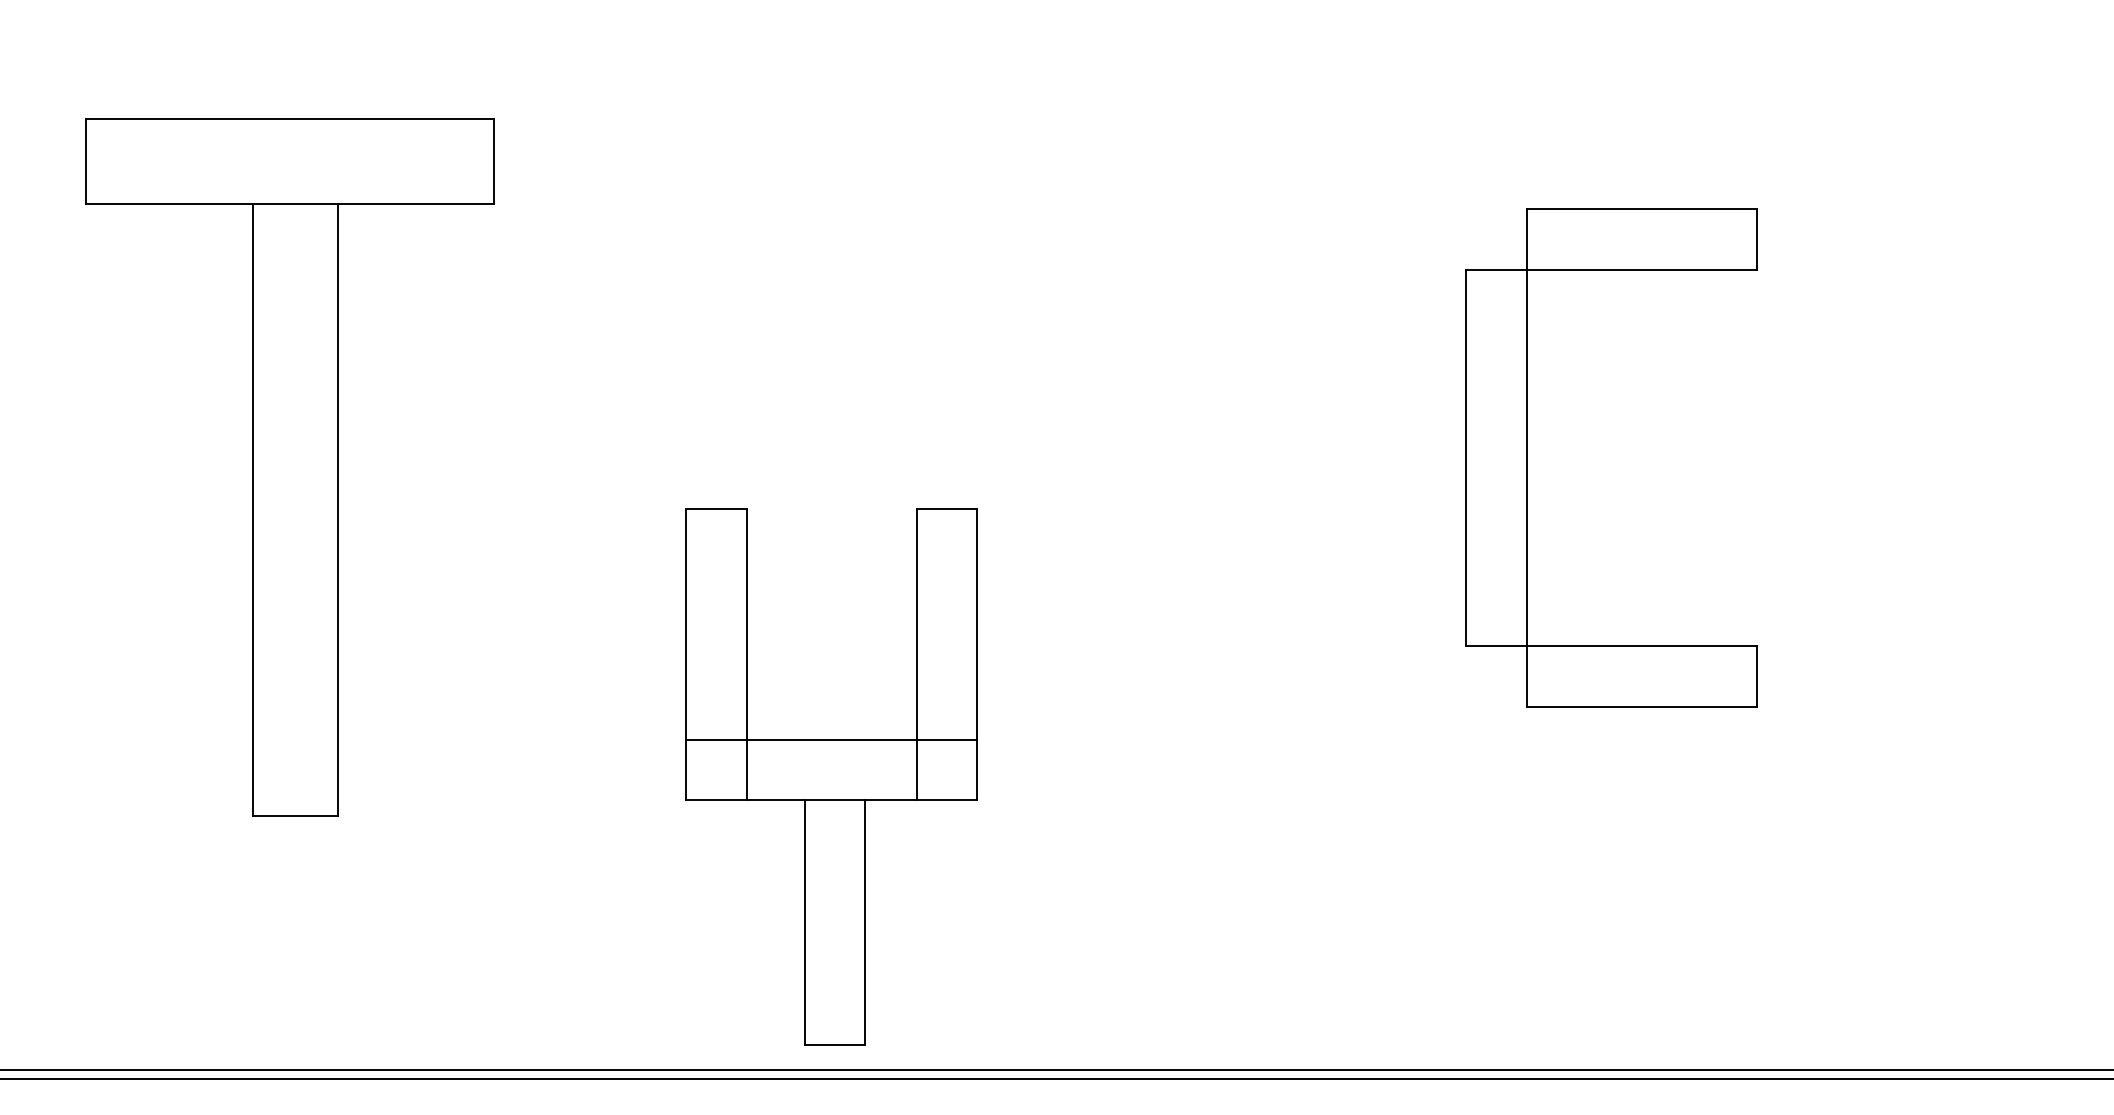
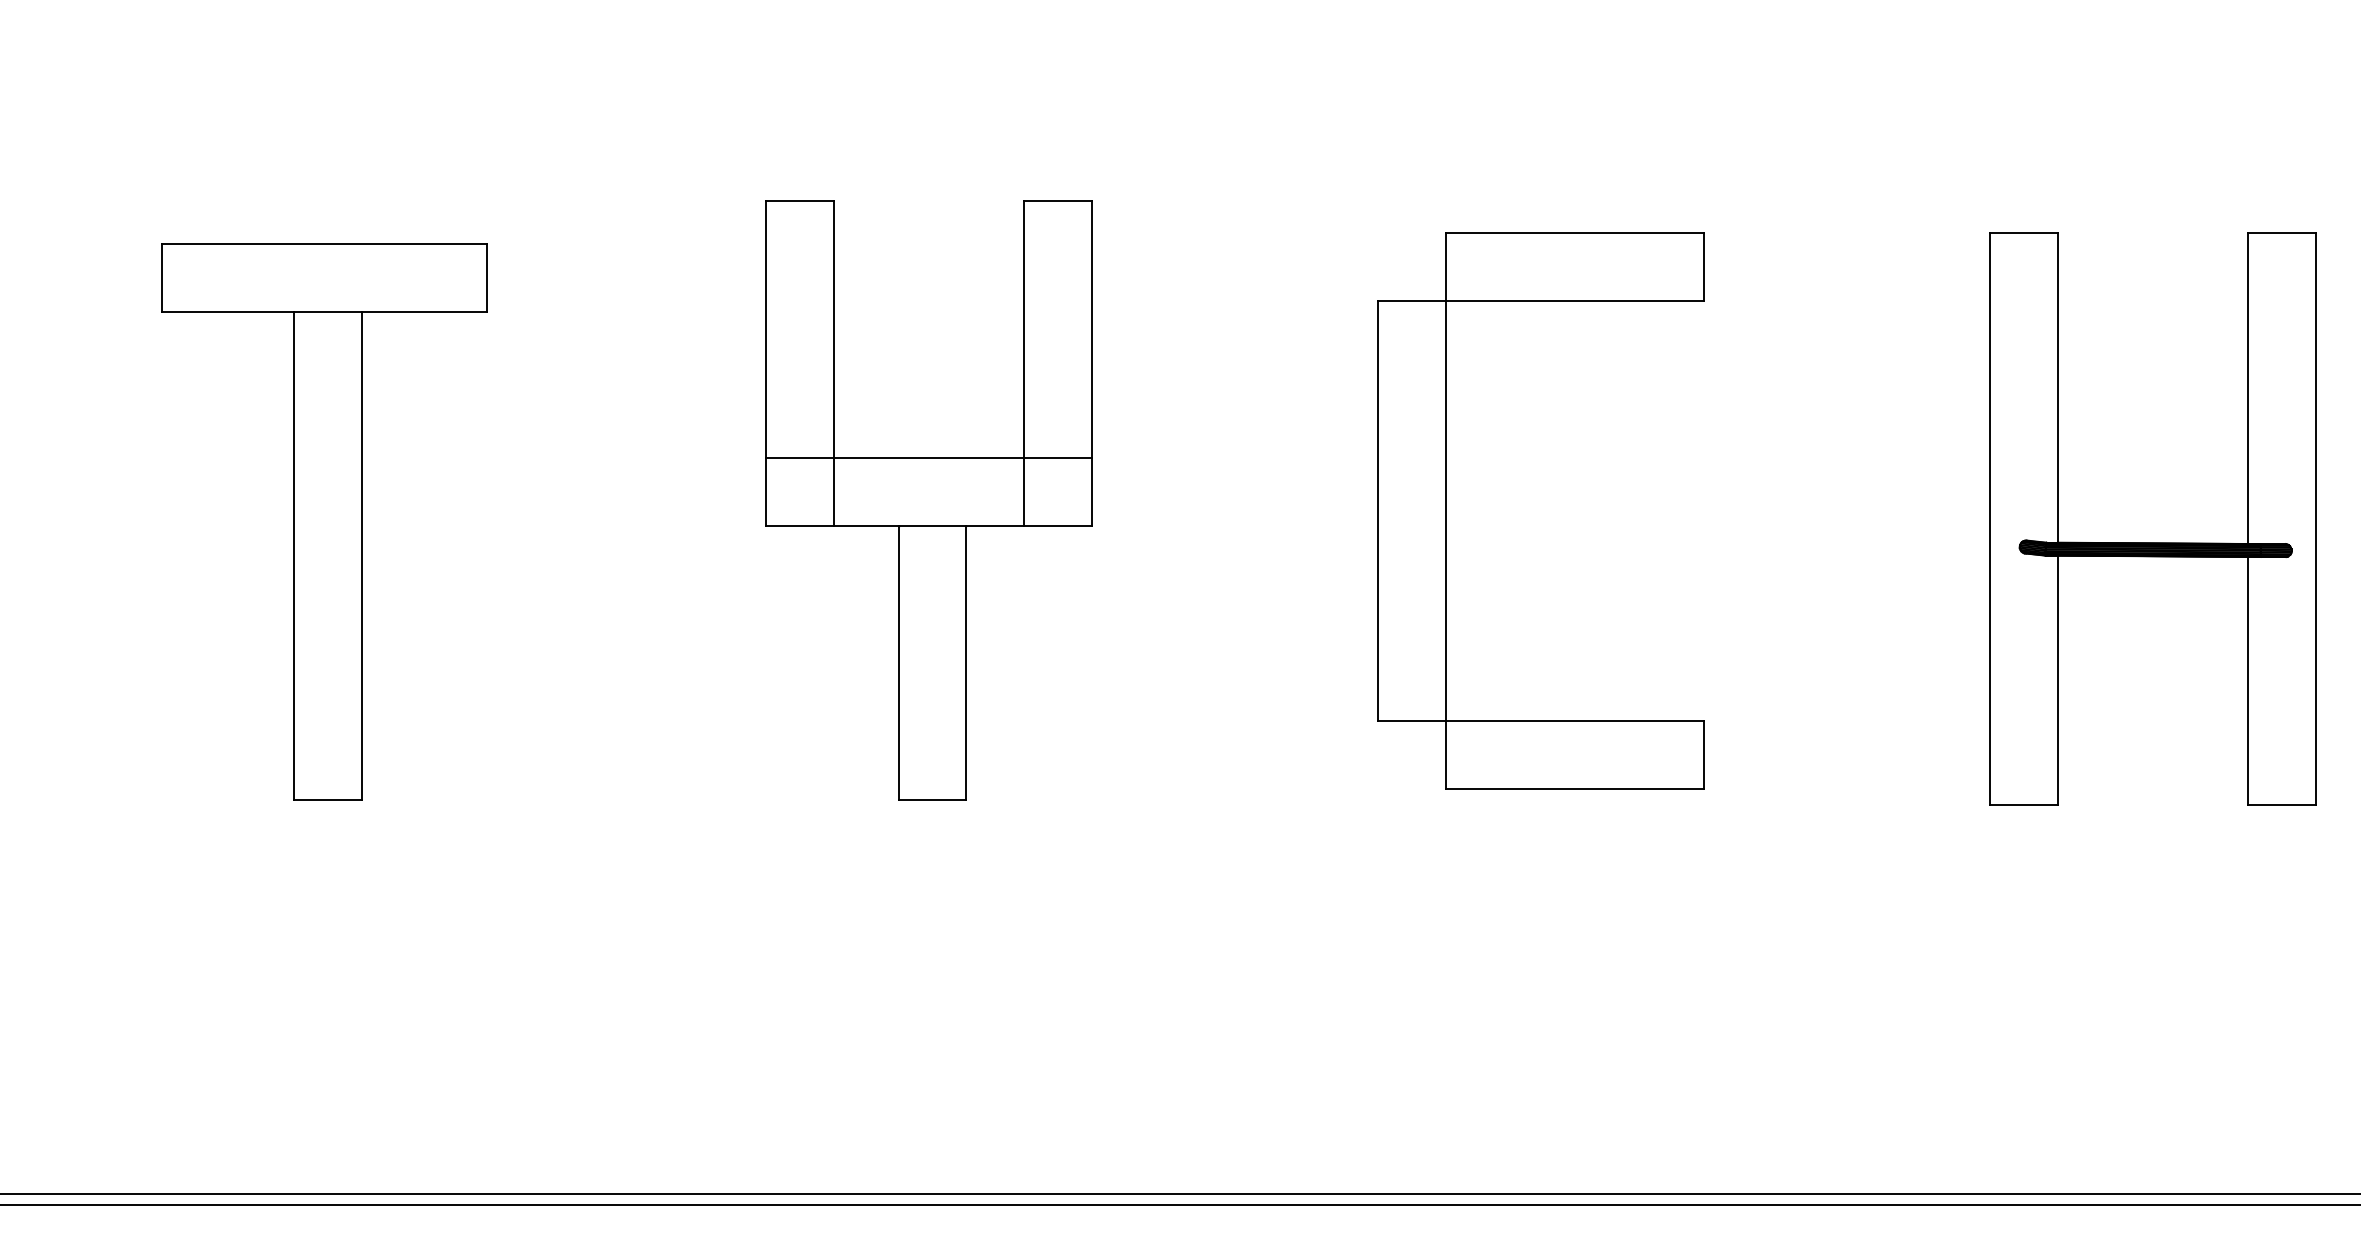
part: (1527, 457) -> (1446, 510), moved
part: (290, 467) -> (324, 521), size x0.71
part: (1927, 485) -> (2152, 542), added
part: (831, 776) -> (928, 499), moved

